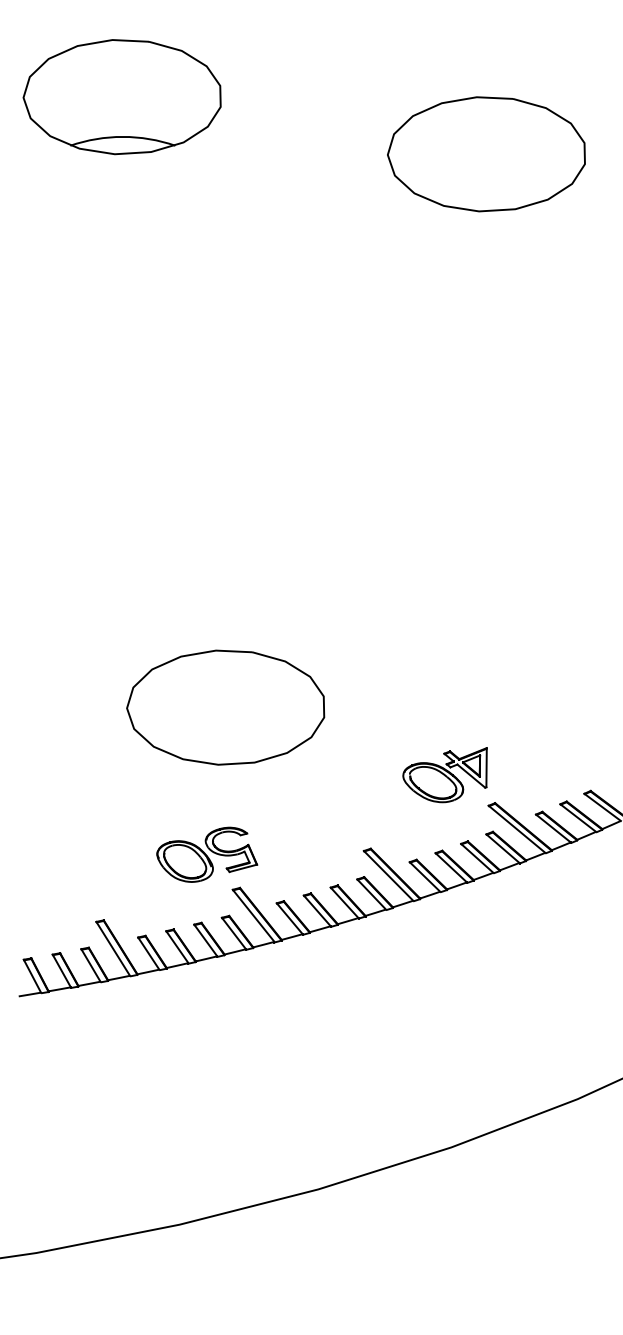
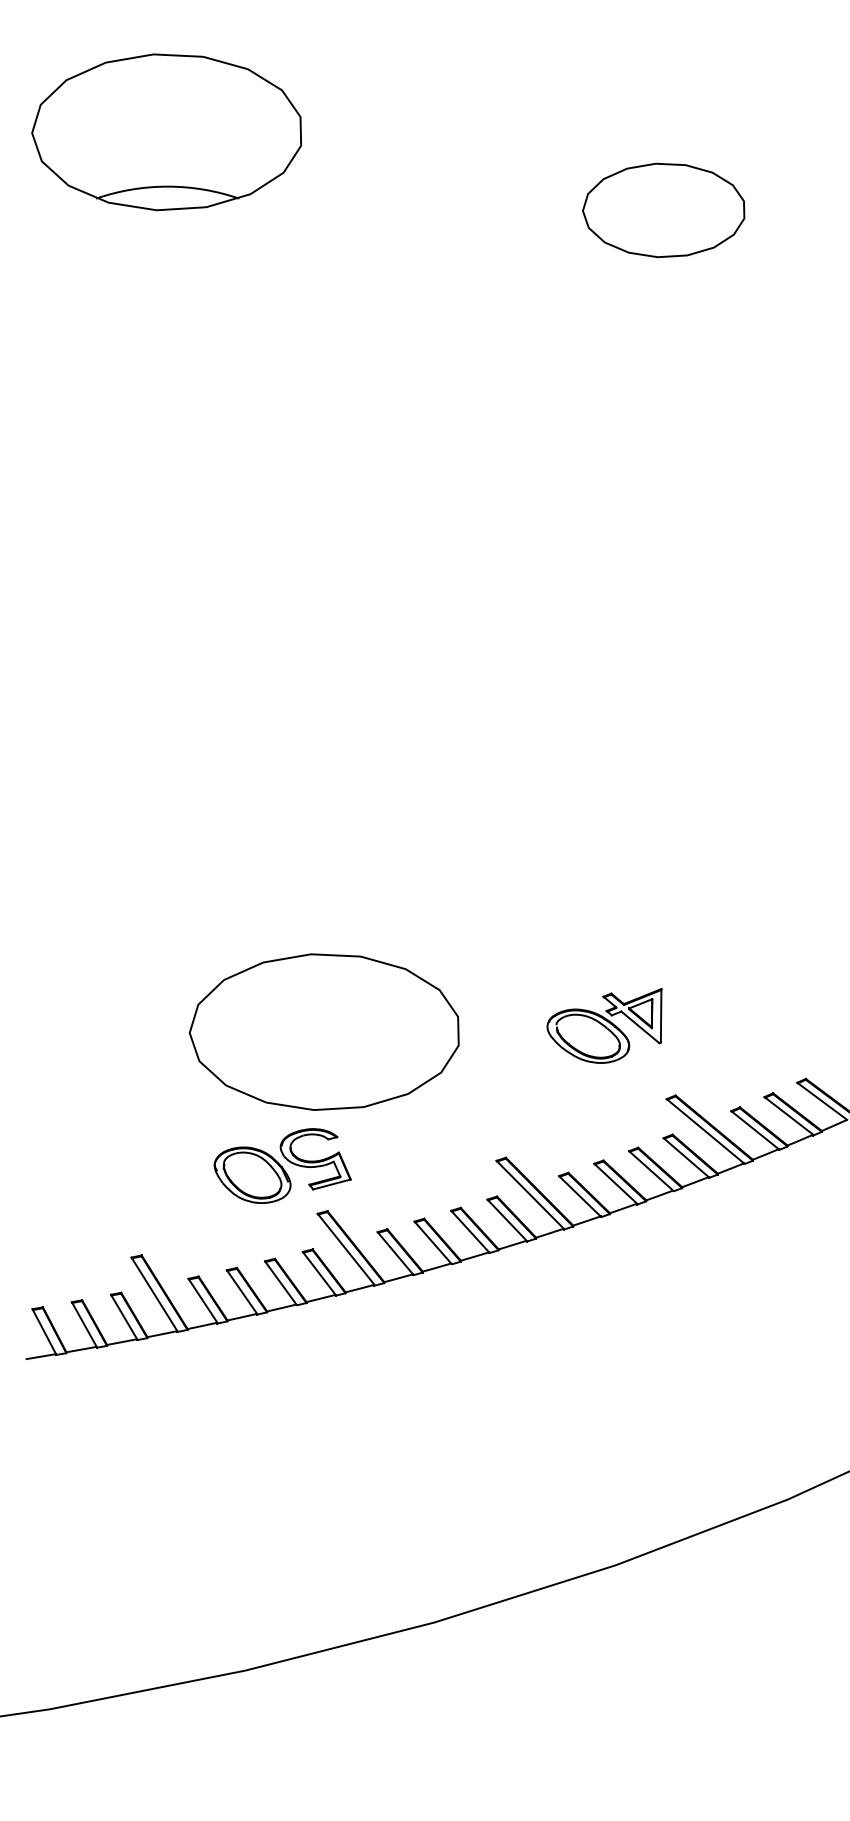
part: (486, 154) -> (663, 210), size x0.6
part: (225, 707) -> (324, 1031), moved
part: (444, 775) -> (603, 1026), moved

